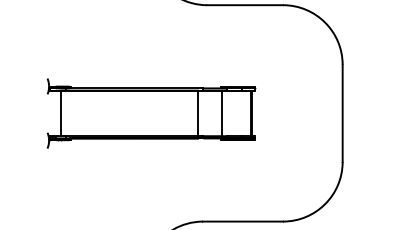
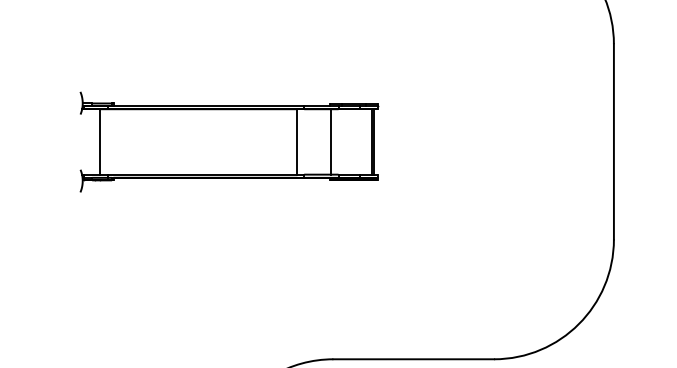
part: (151, 113) -> (229, 142), size x0.71

